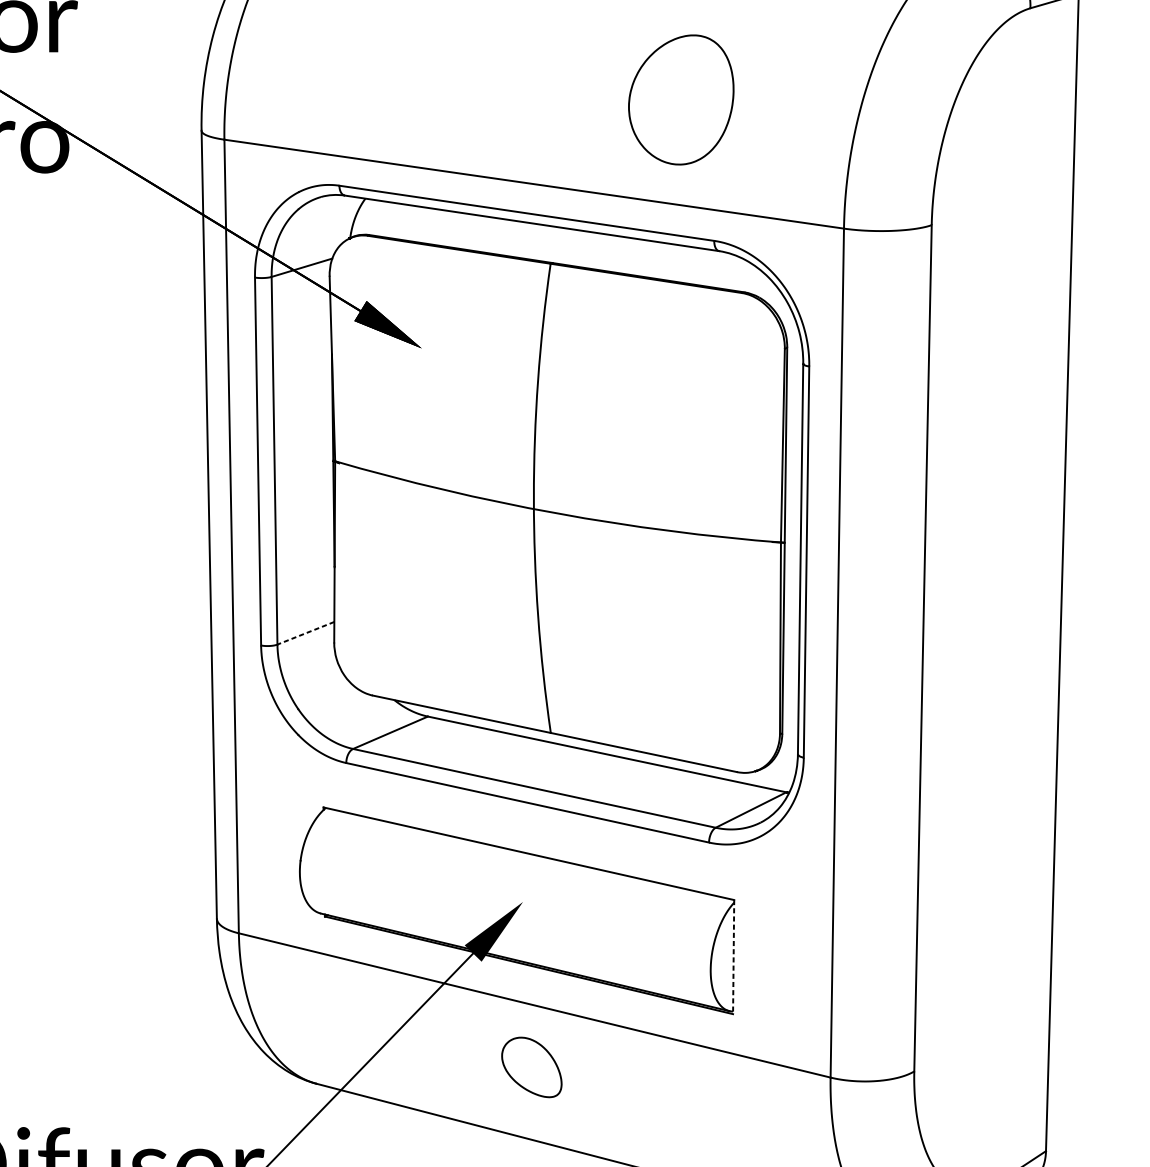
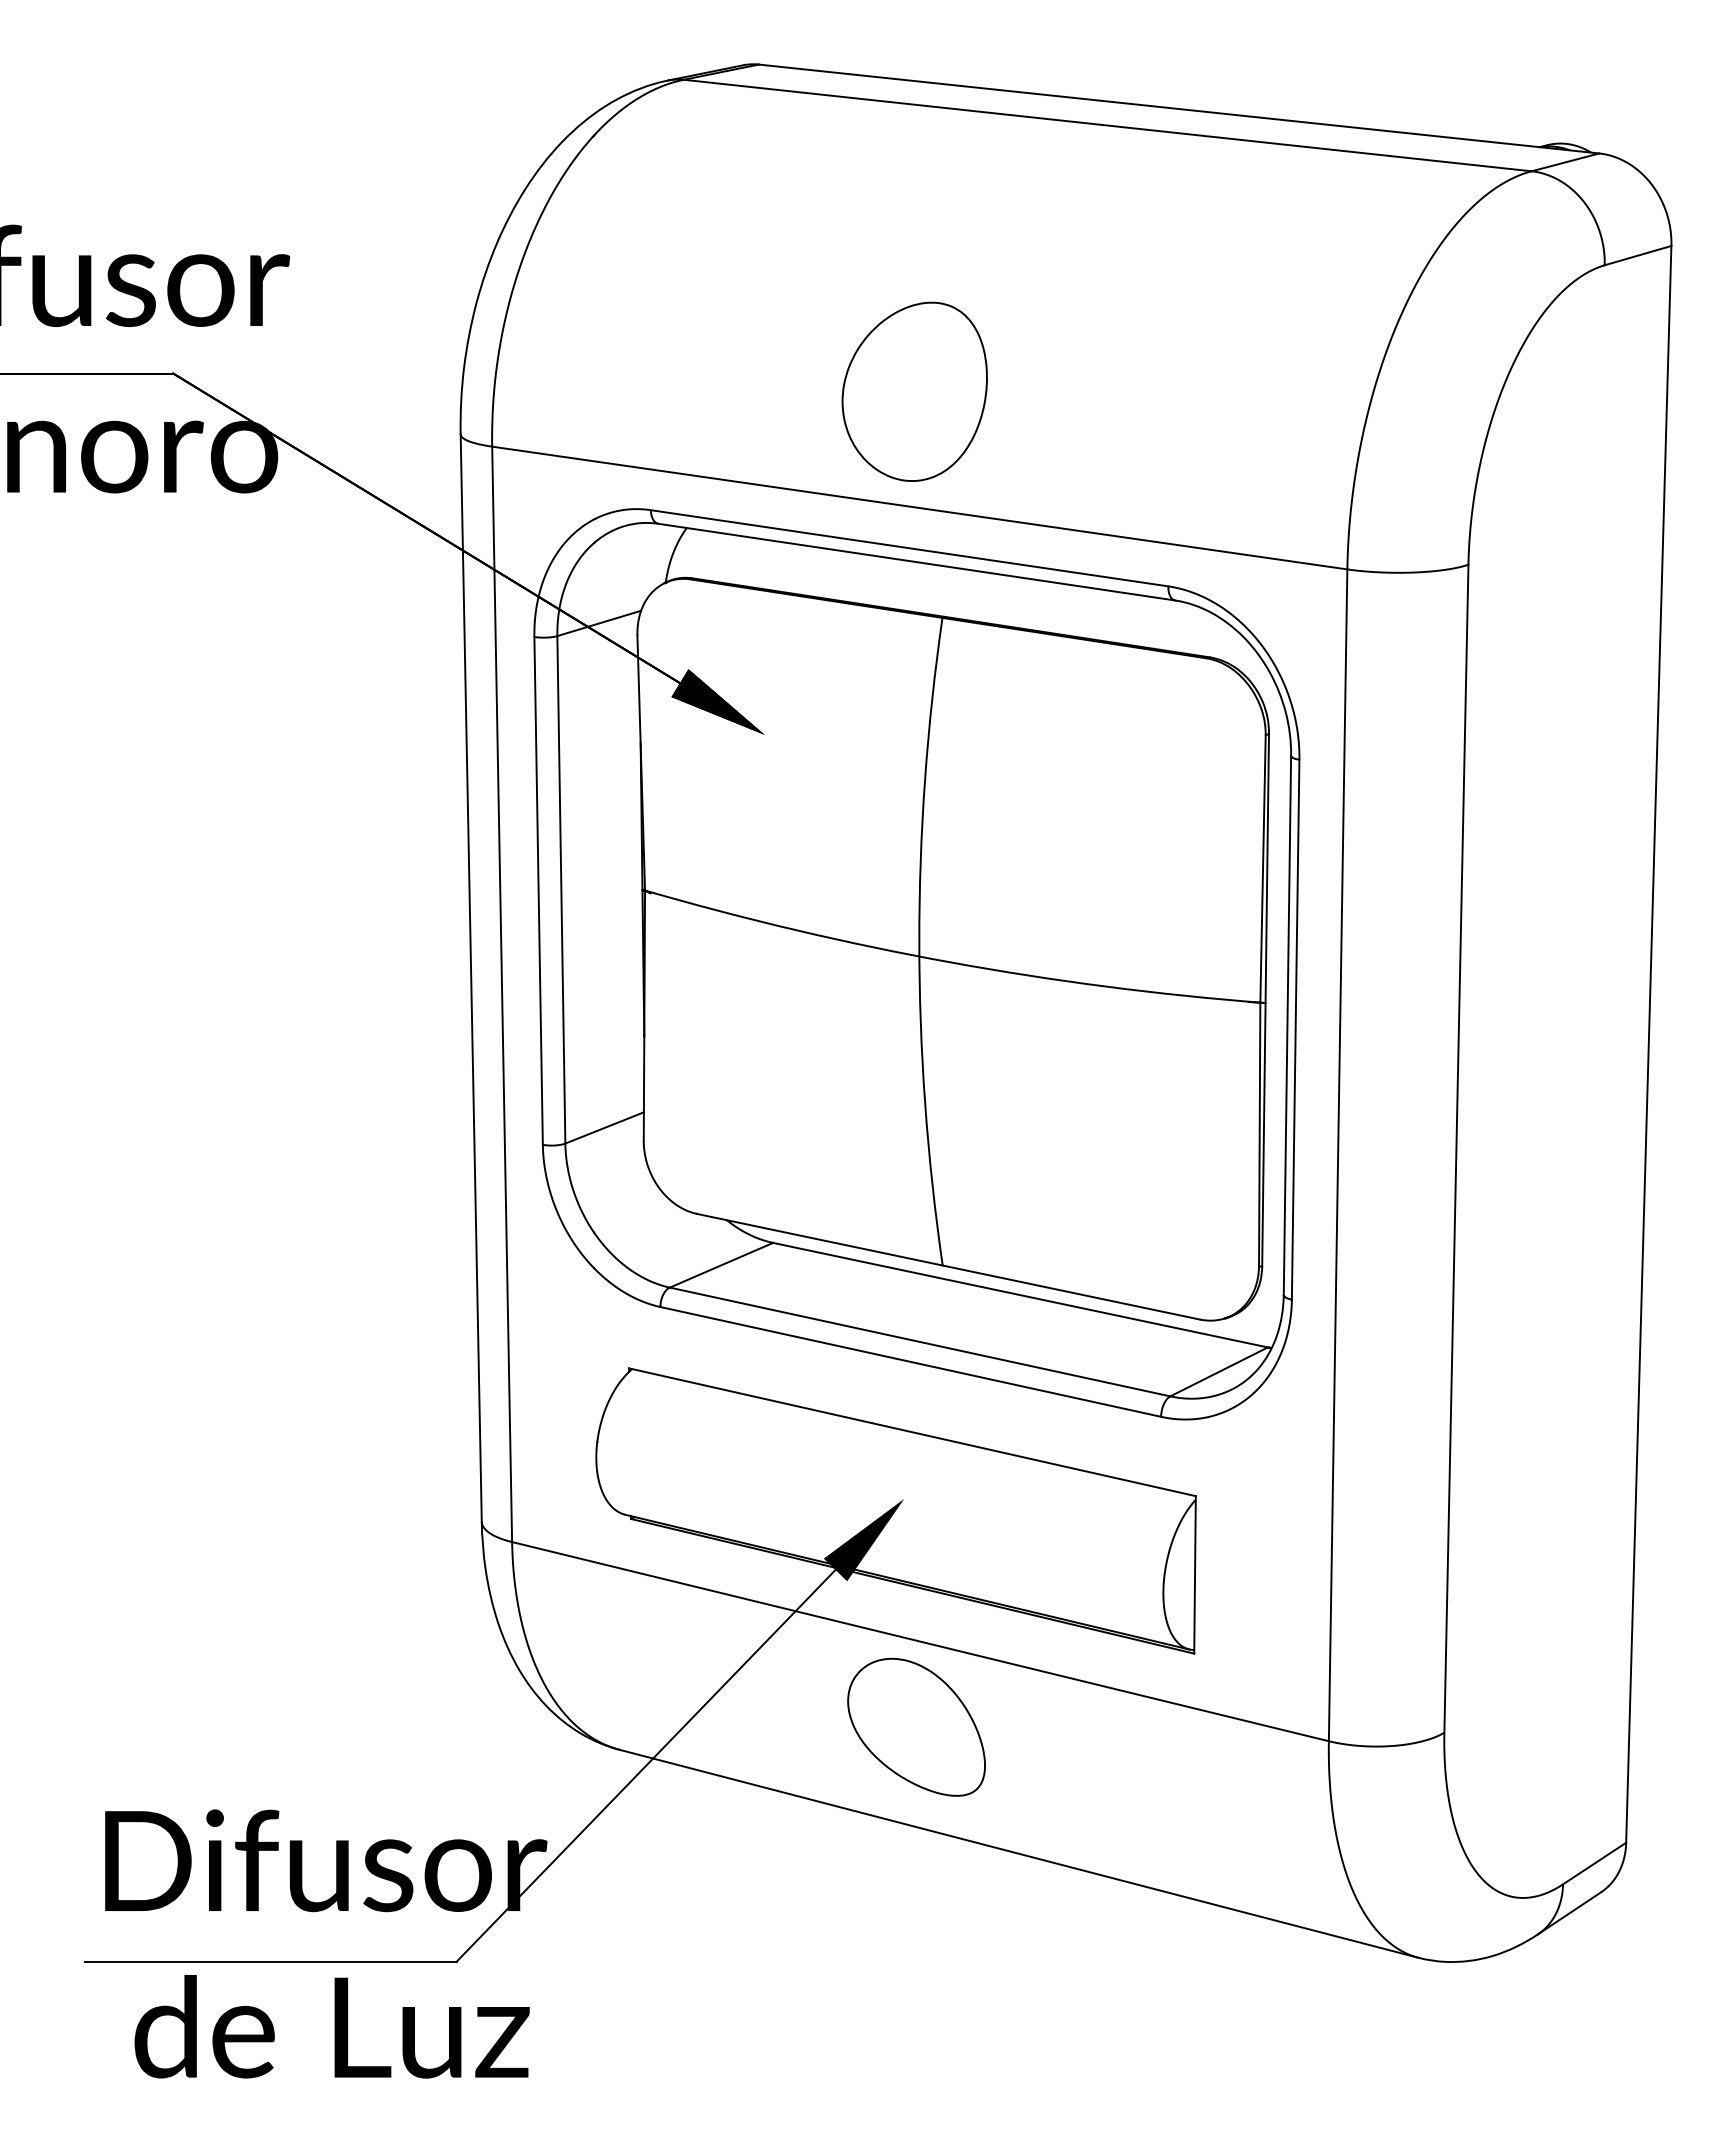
part: (681, 99) -> (914, 391), moved
line: (305, 633) -> (604, 1128), dashed -> solid
line: (733, 956) -> (1195, 1574), dashed -> solid
part: (531, 1066) -> (916, 1726), size x1.67

